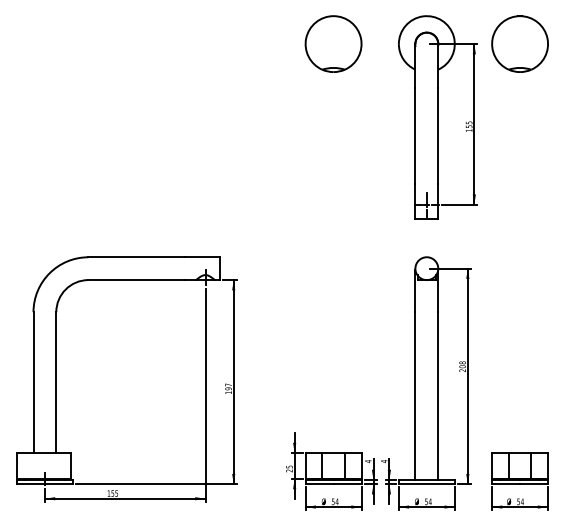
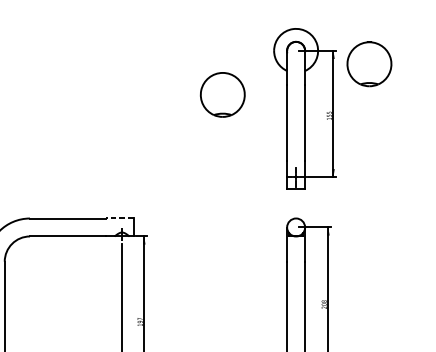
part: (333, 43) -> (222, 94), moved
part: (519, 43) -> (369, 63), moved
line: (202, 257) -> (119, 218), solid -> dashed

